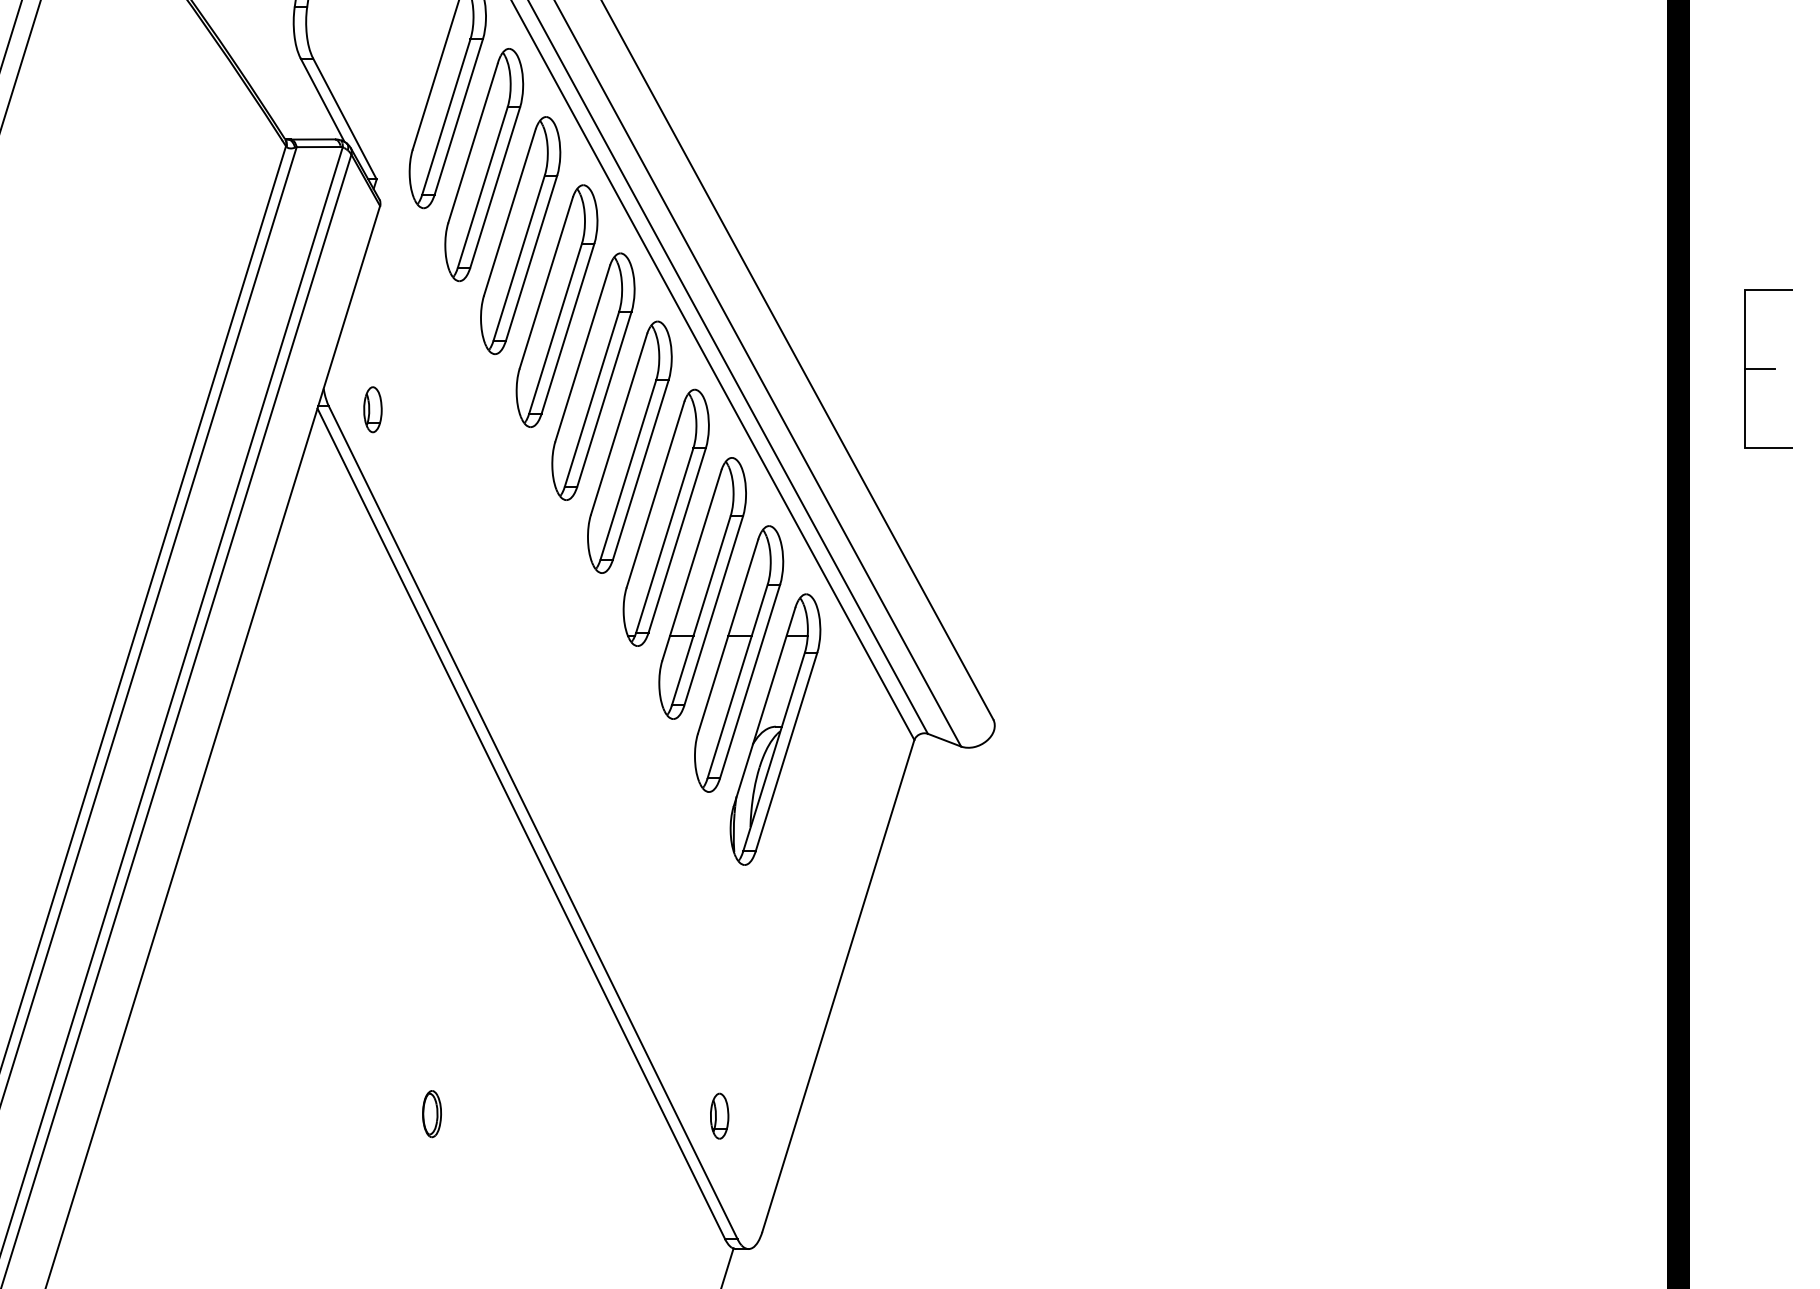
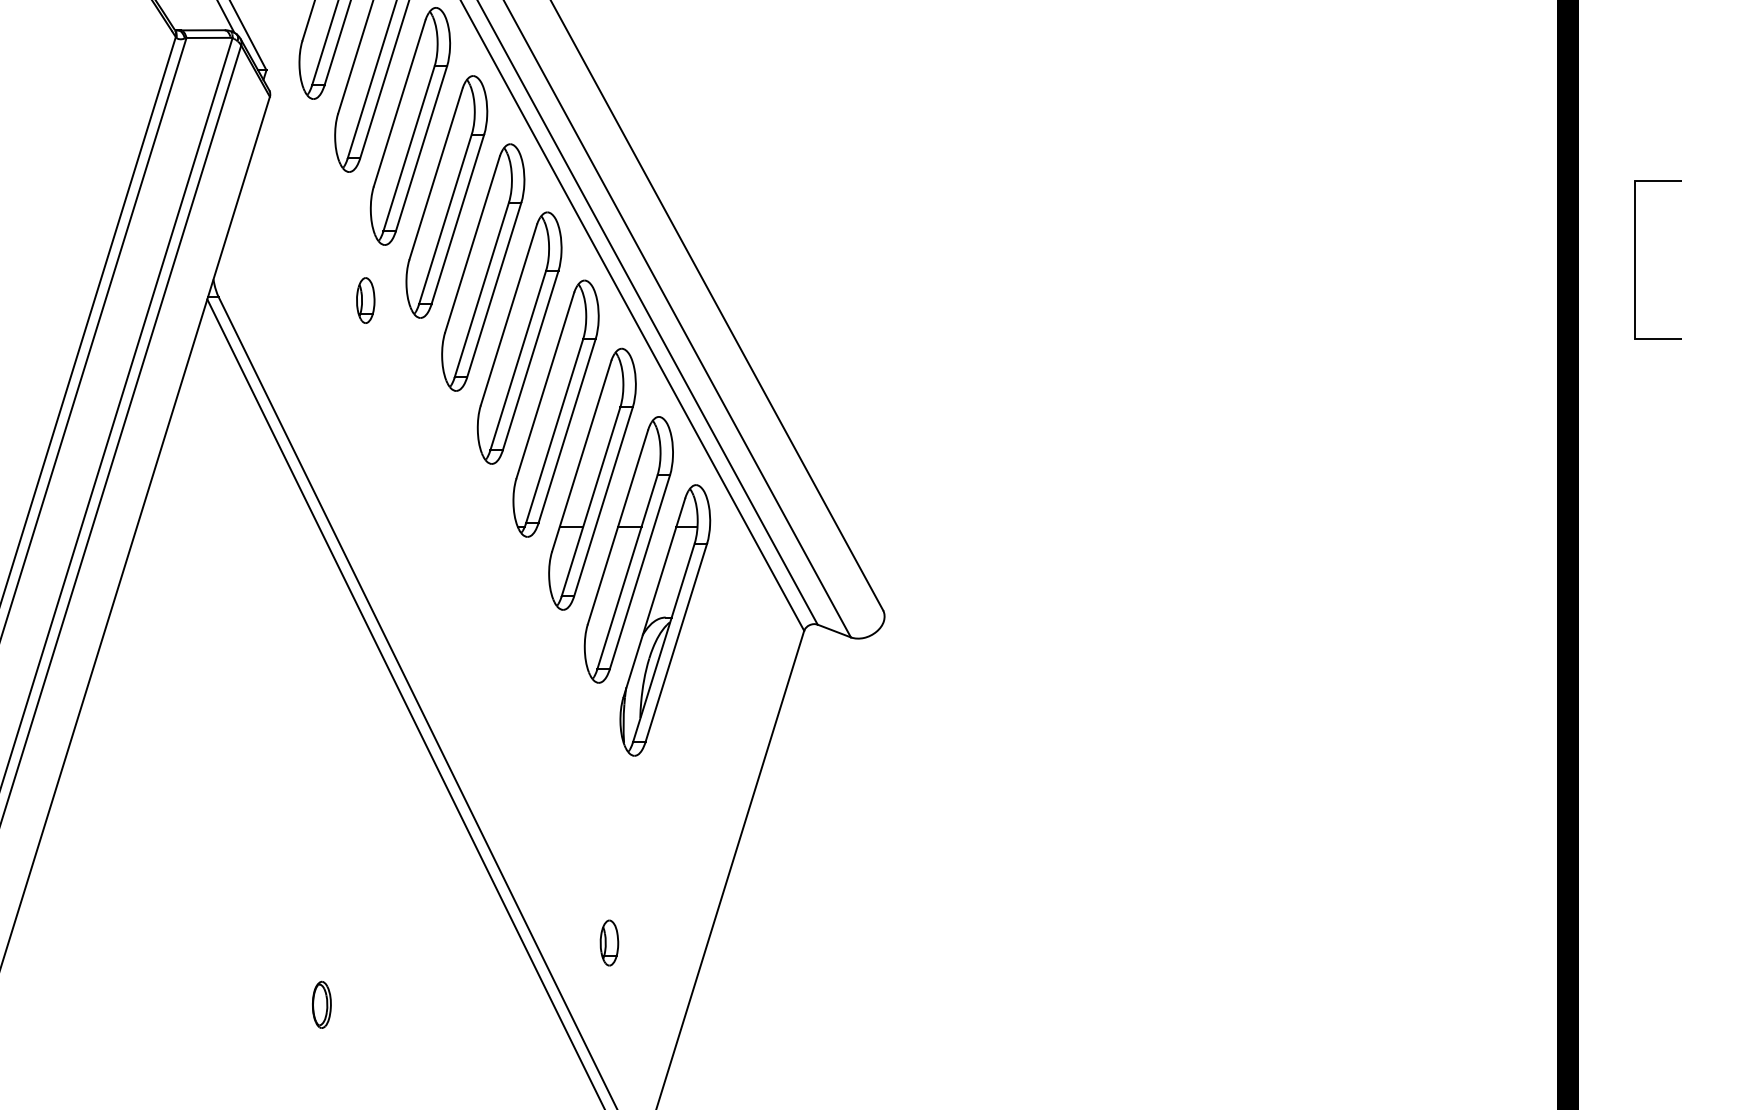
line: (1759, 369) -> (1649, 260), removed
part: (372, 409) -> (365, 300), moved
part: (719, 1115) -> (609, 942), moved

